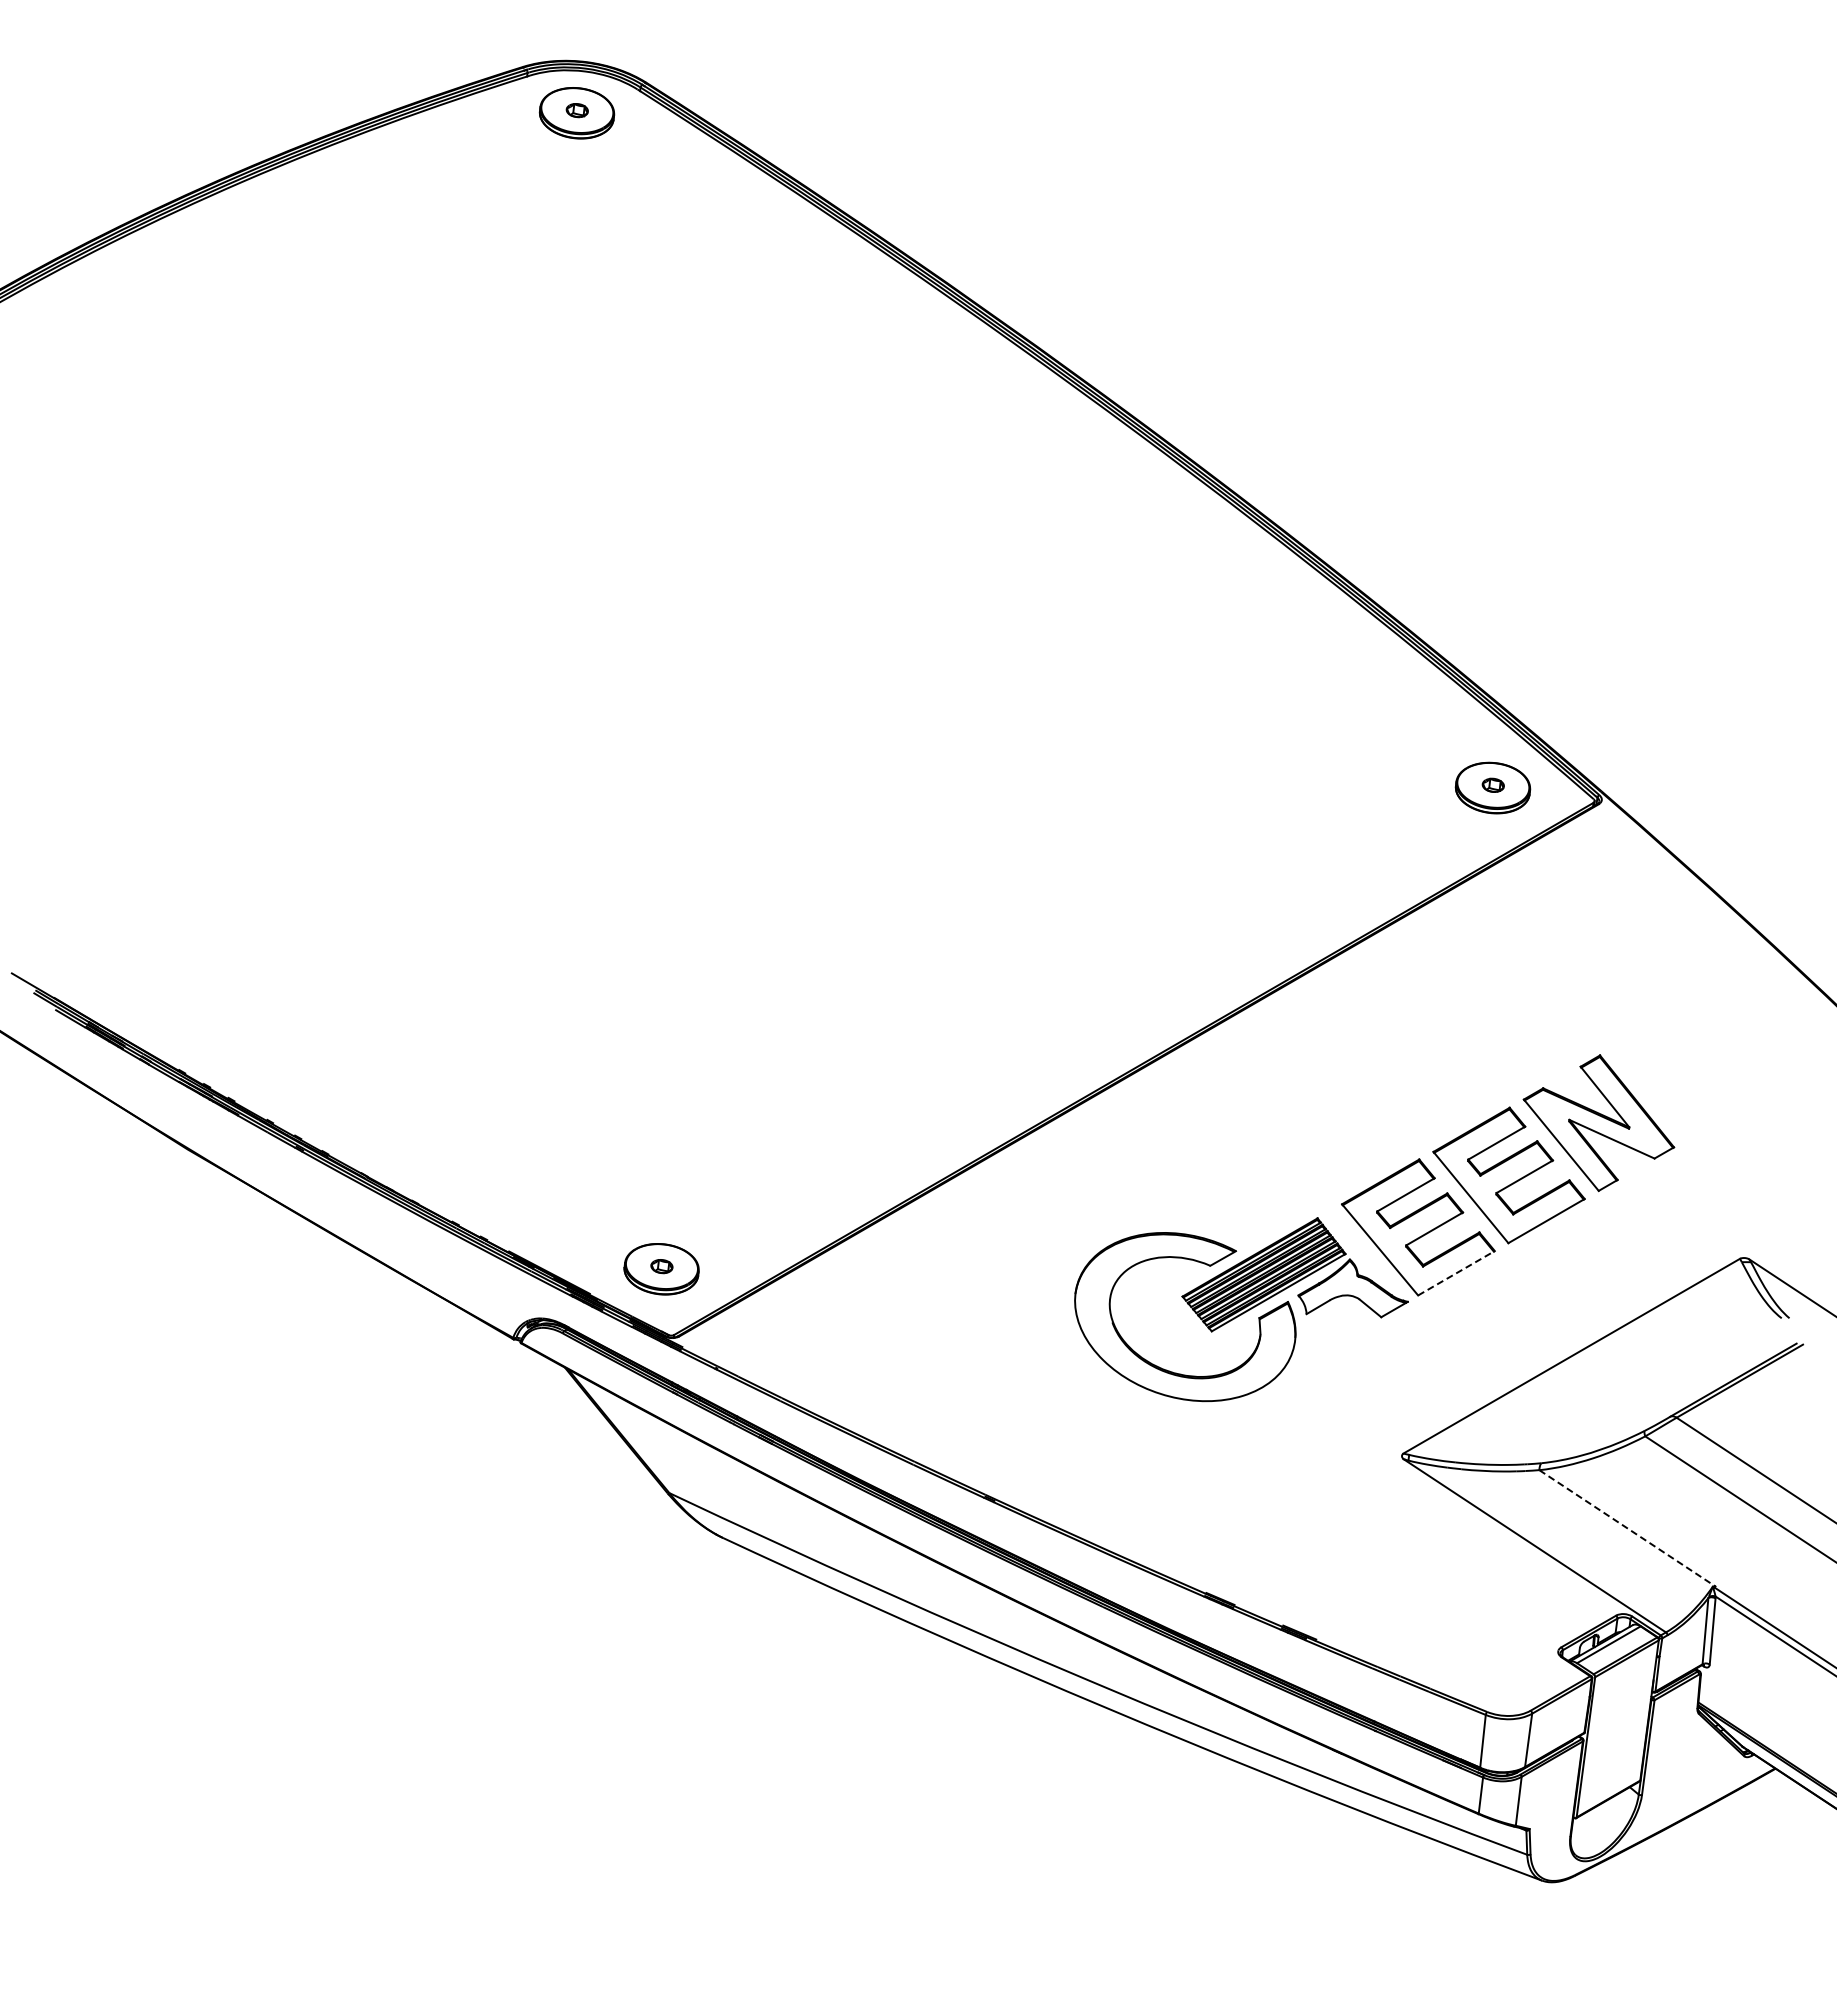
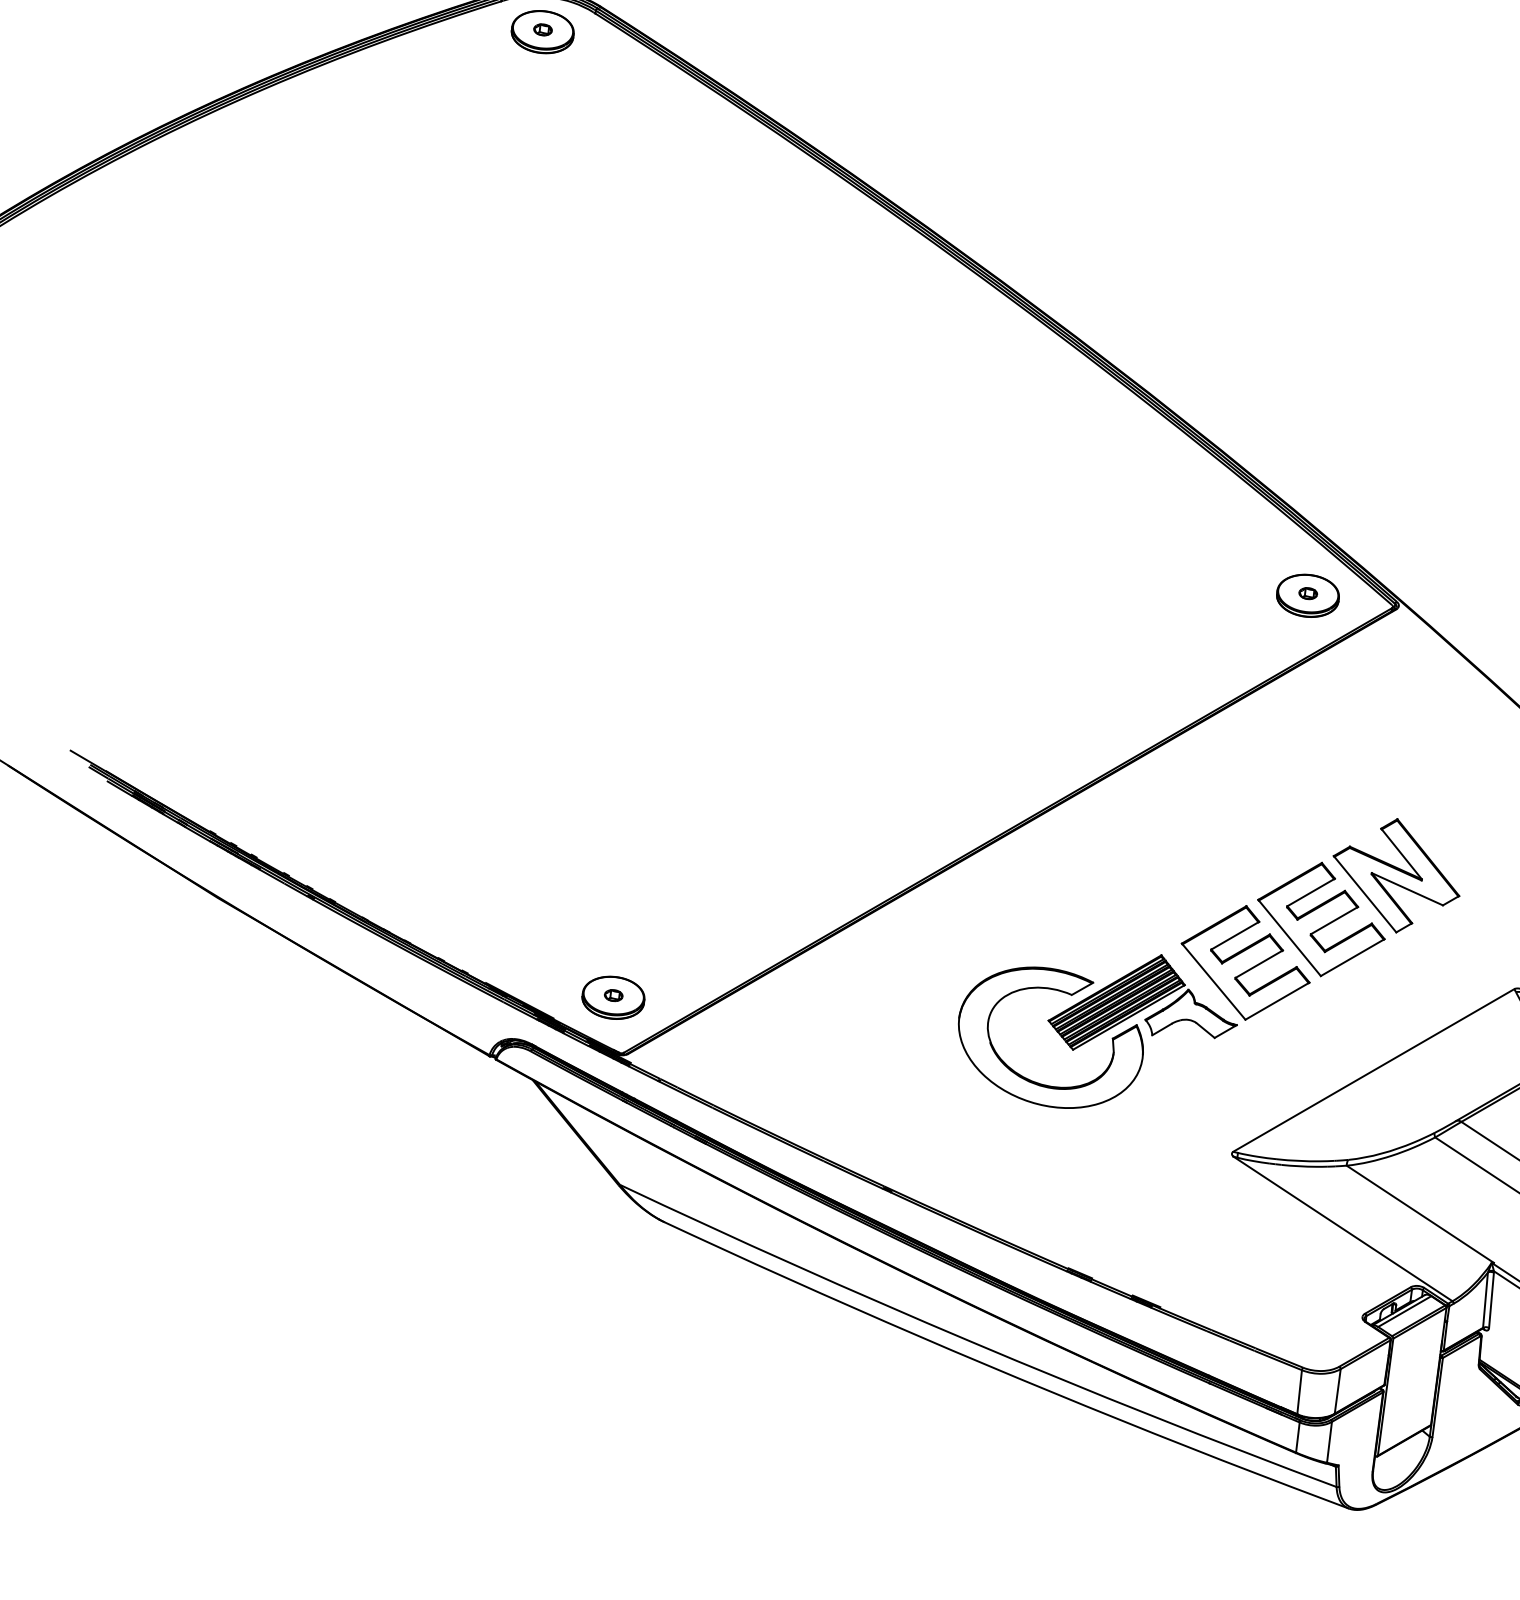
line: (1456, 1273) -> (1277, 1001), dashed -> solid
line: (1627, 1528) -> (1420, 1214), dashed -> solid

